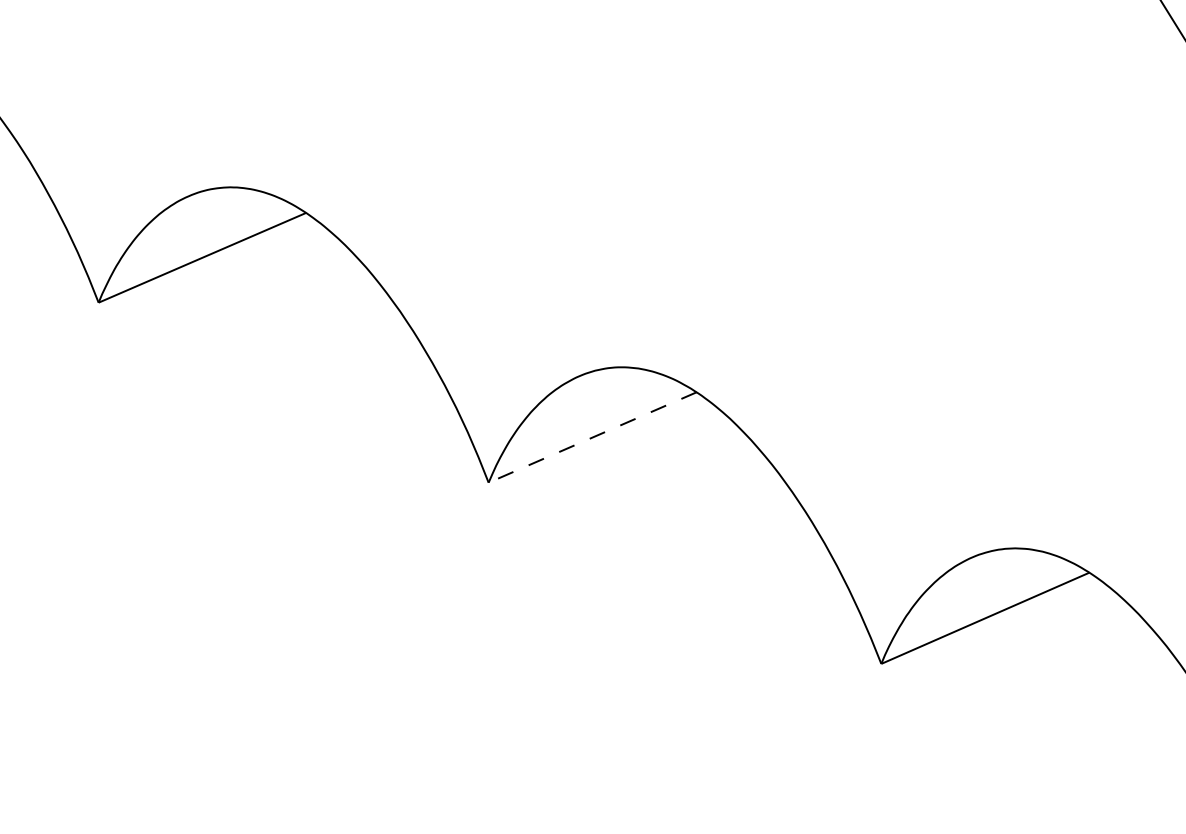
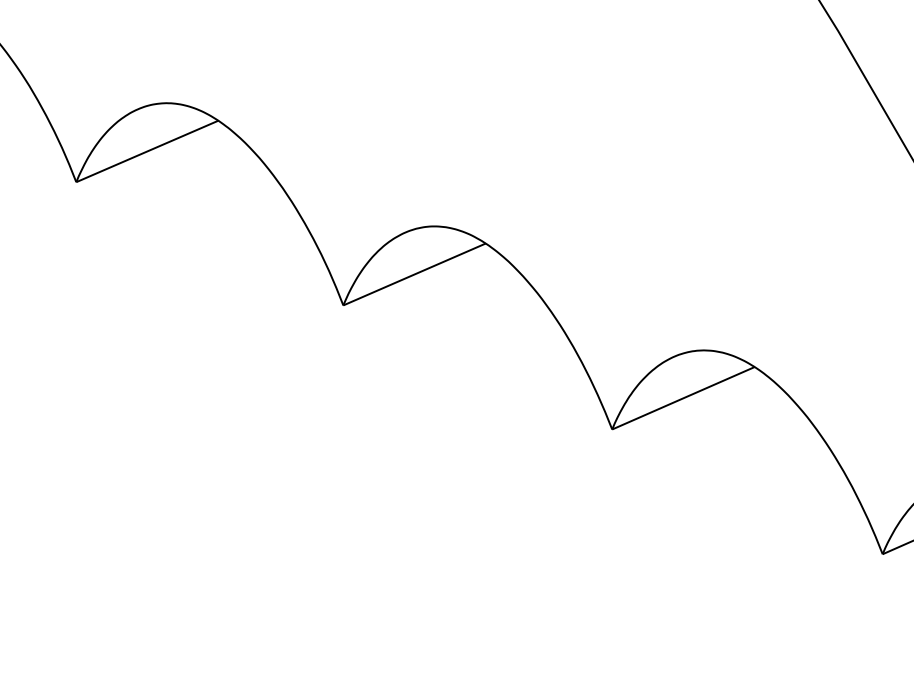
line: (592, 437) -> (414, 274), dashed -> solid

